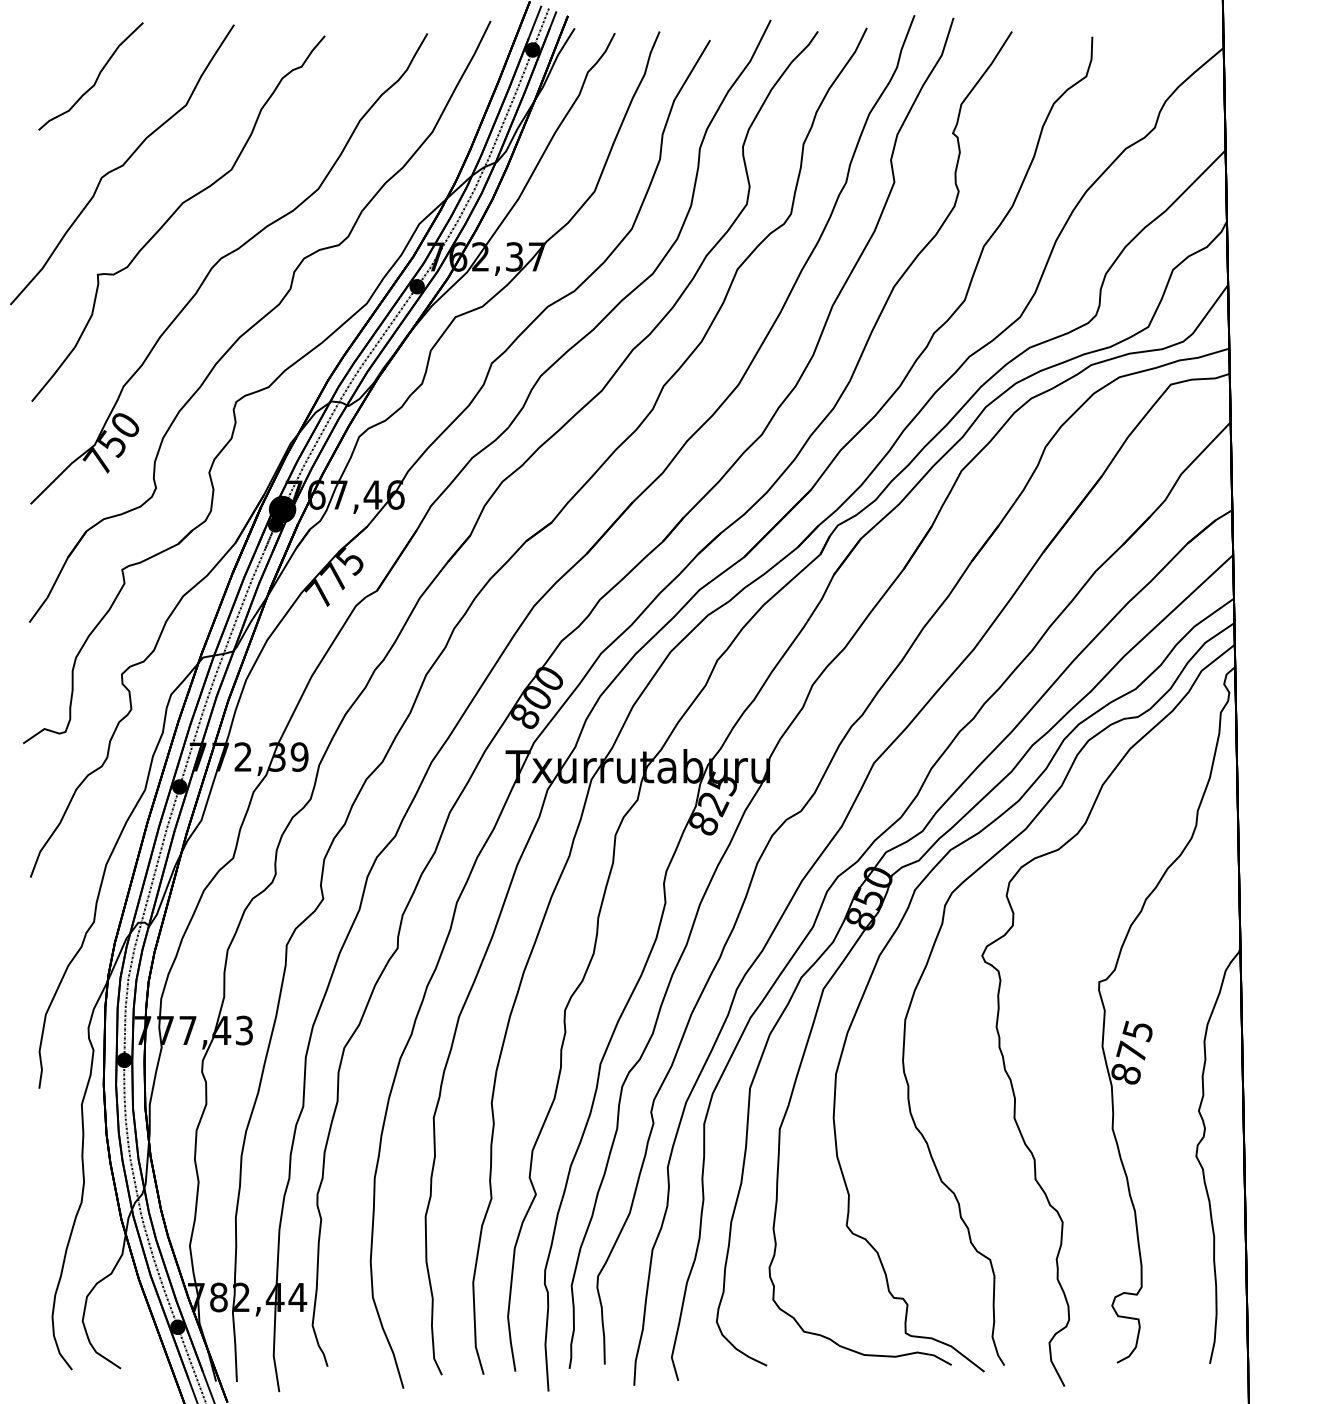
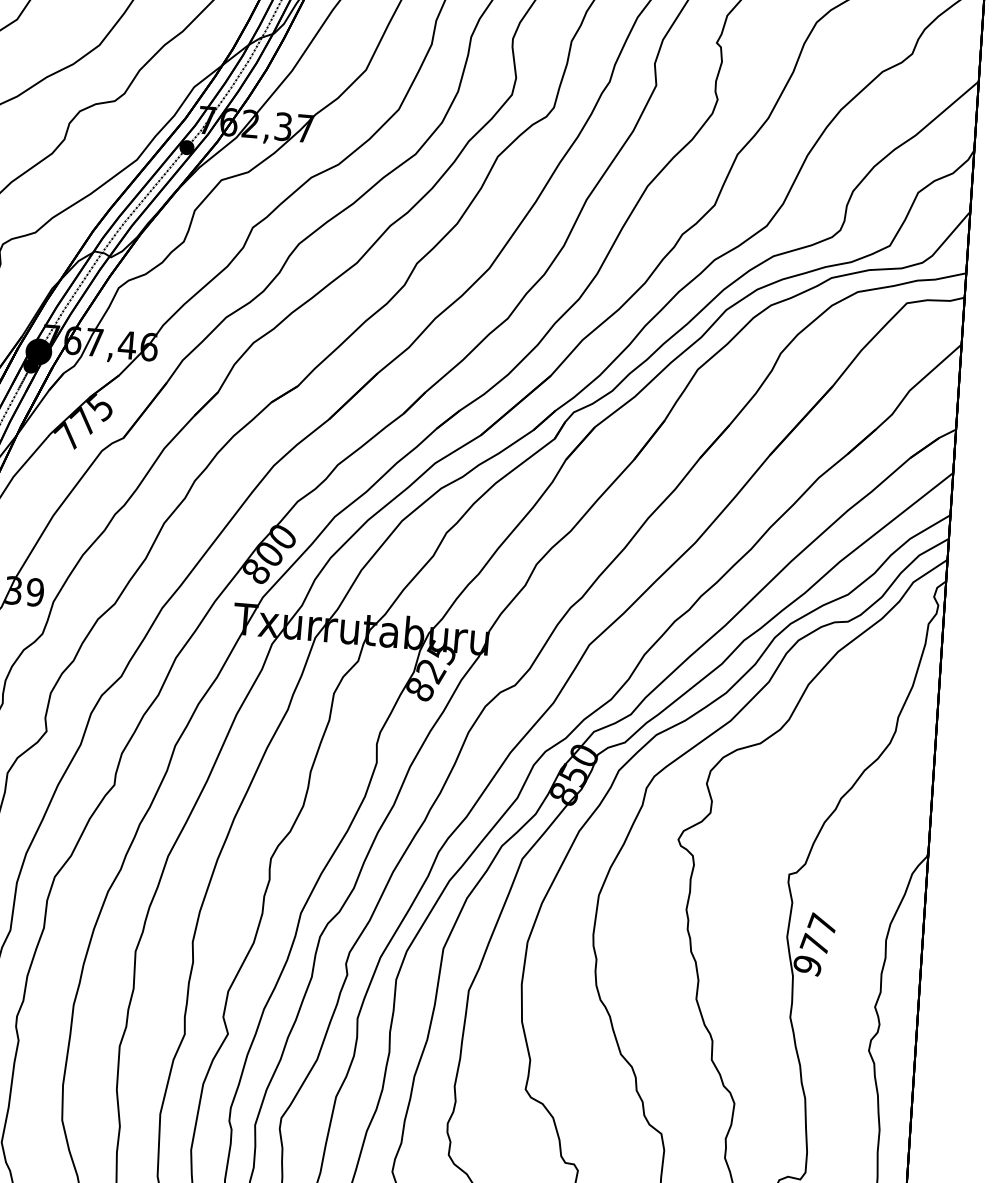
text: (1132, 1051) -> (815, 944), 875 -> 977

